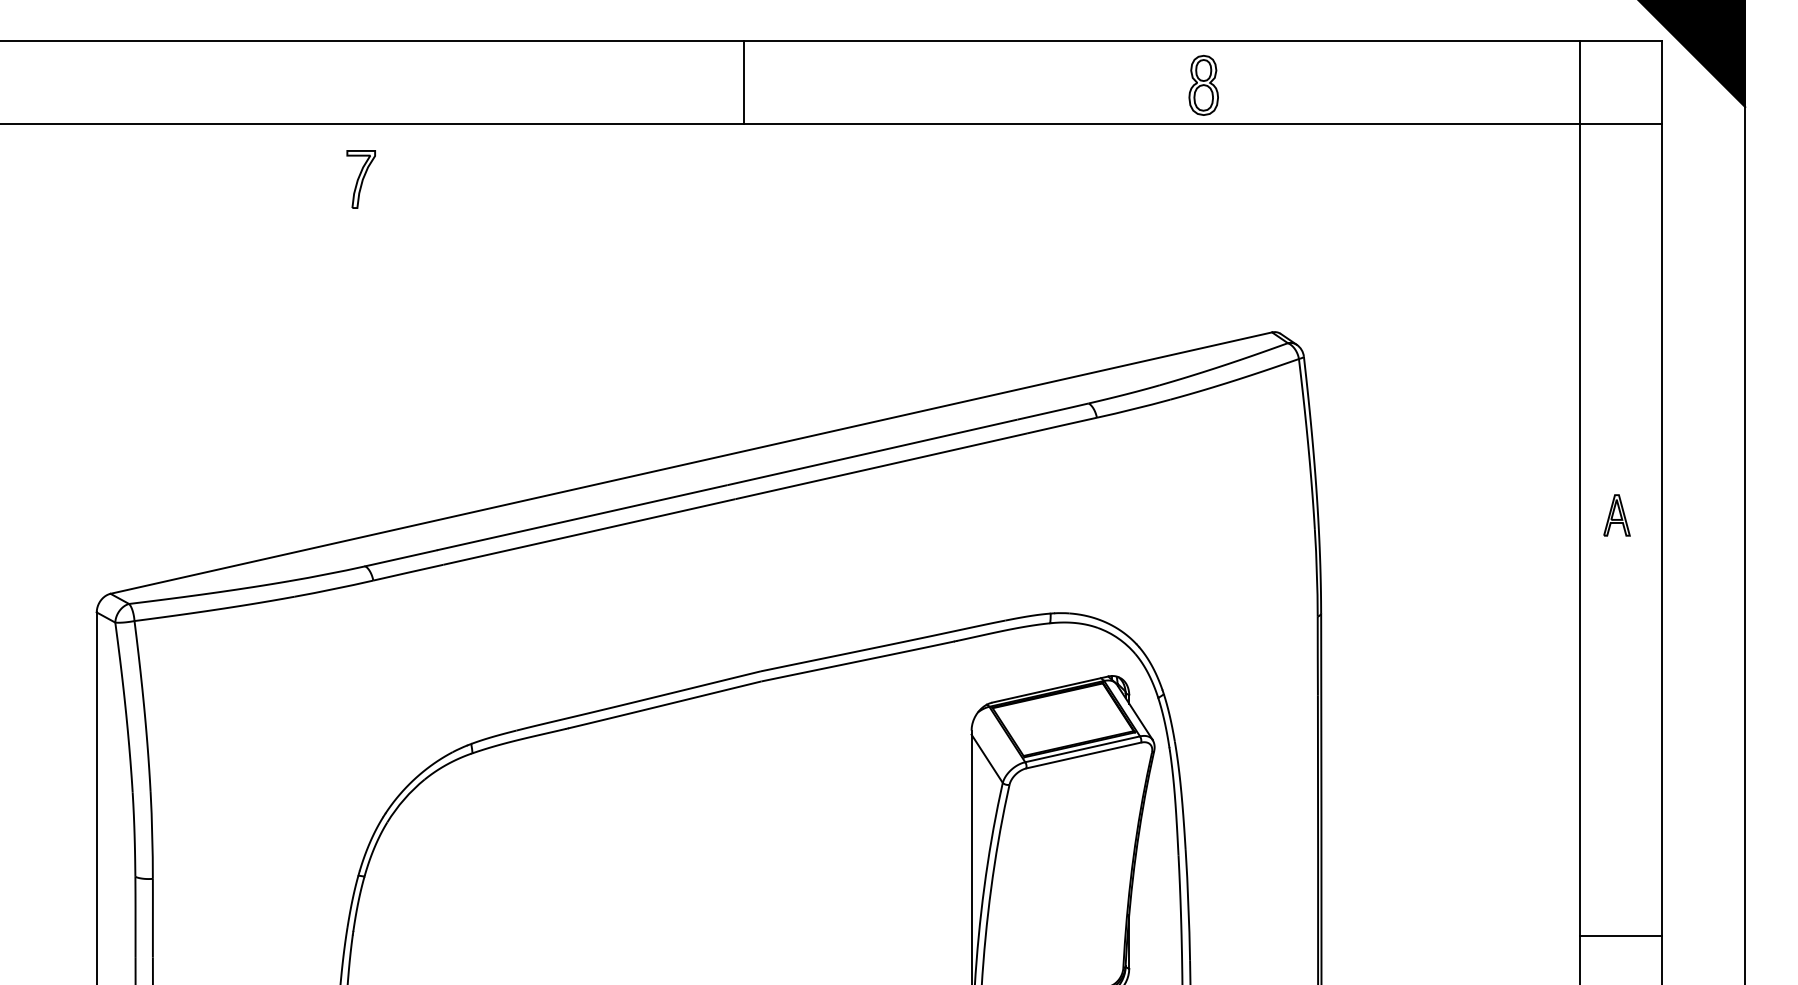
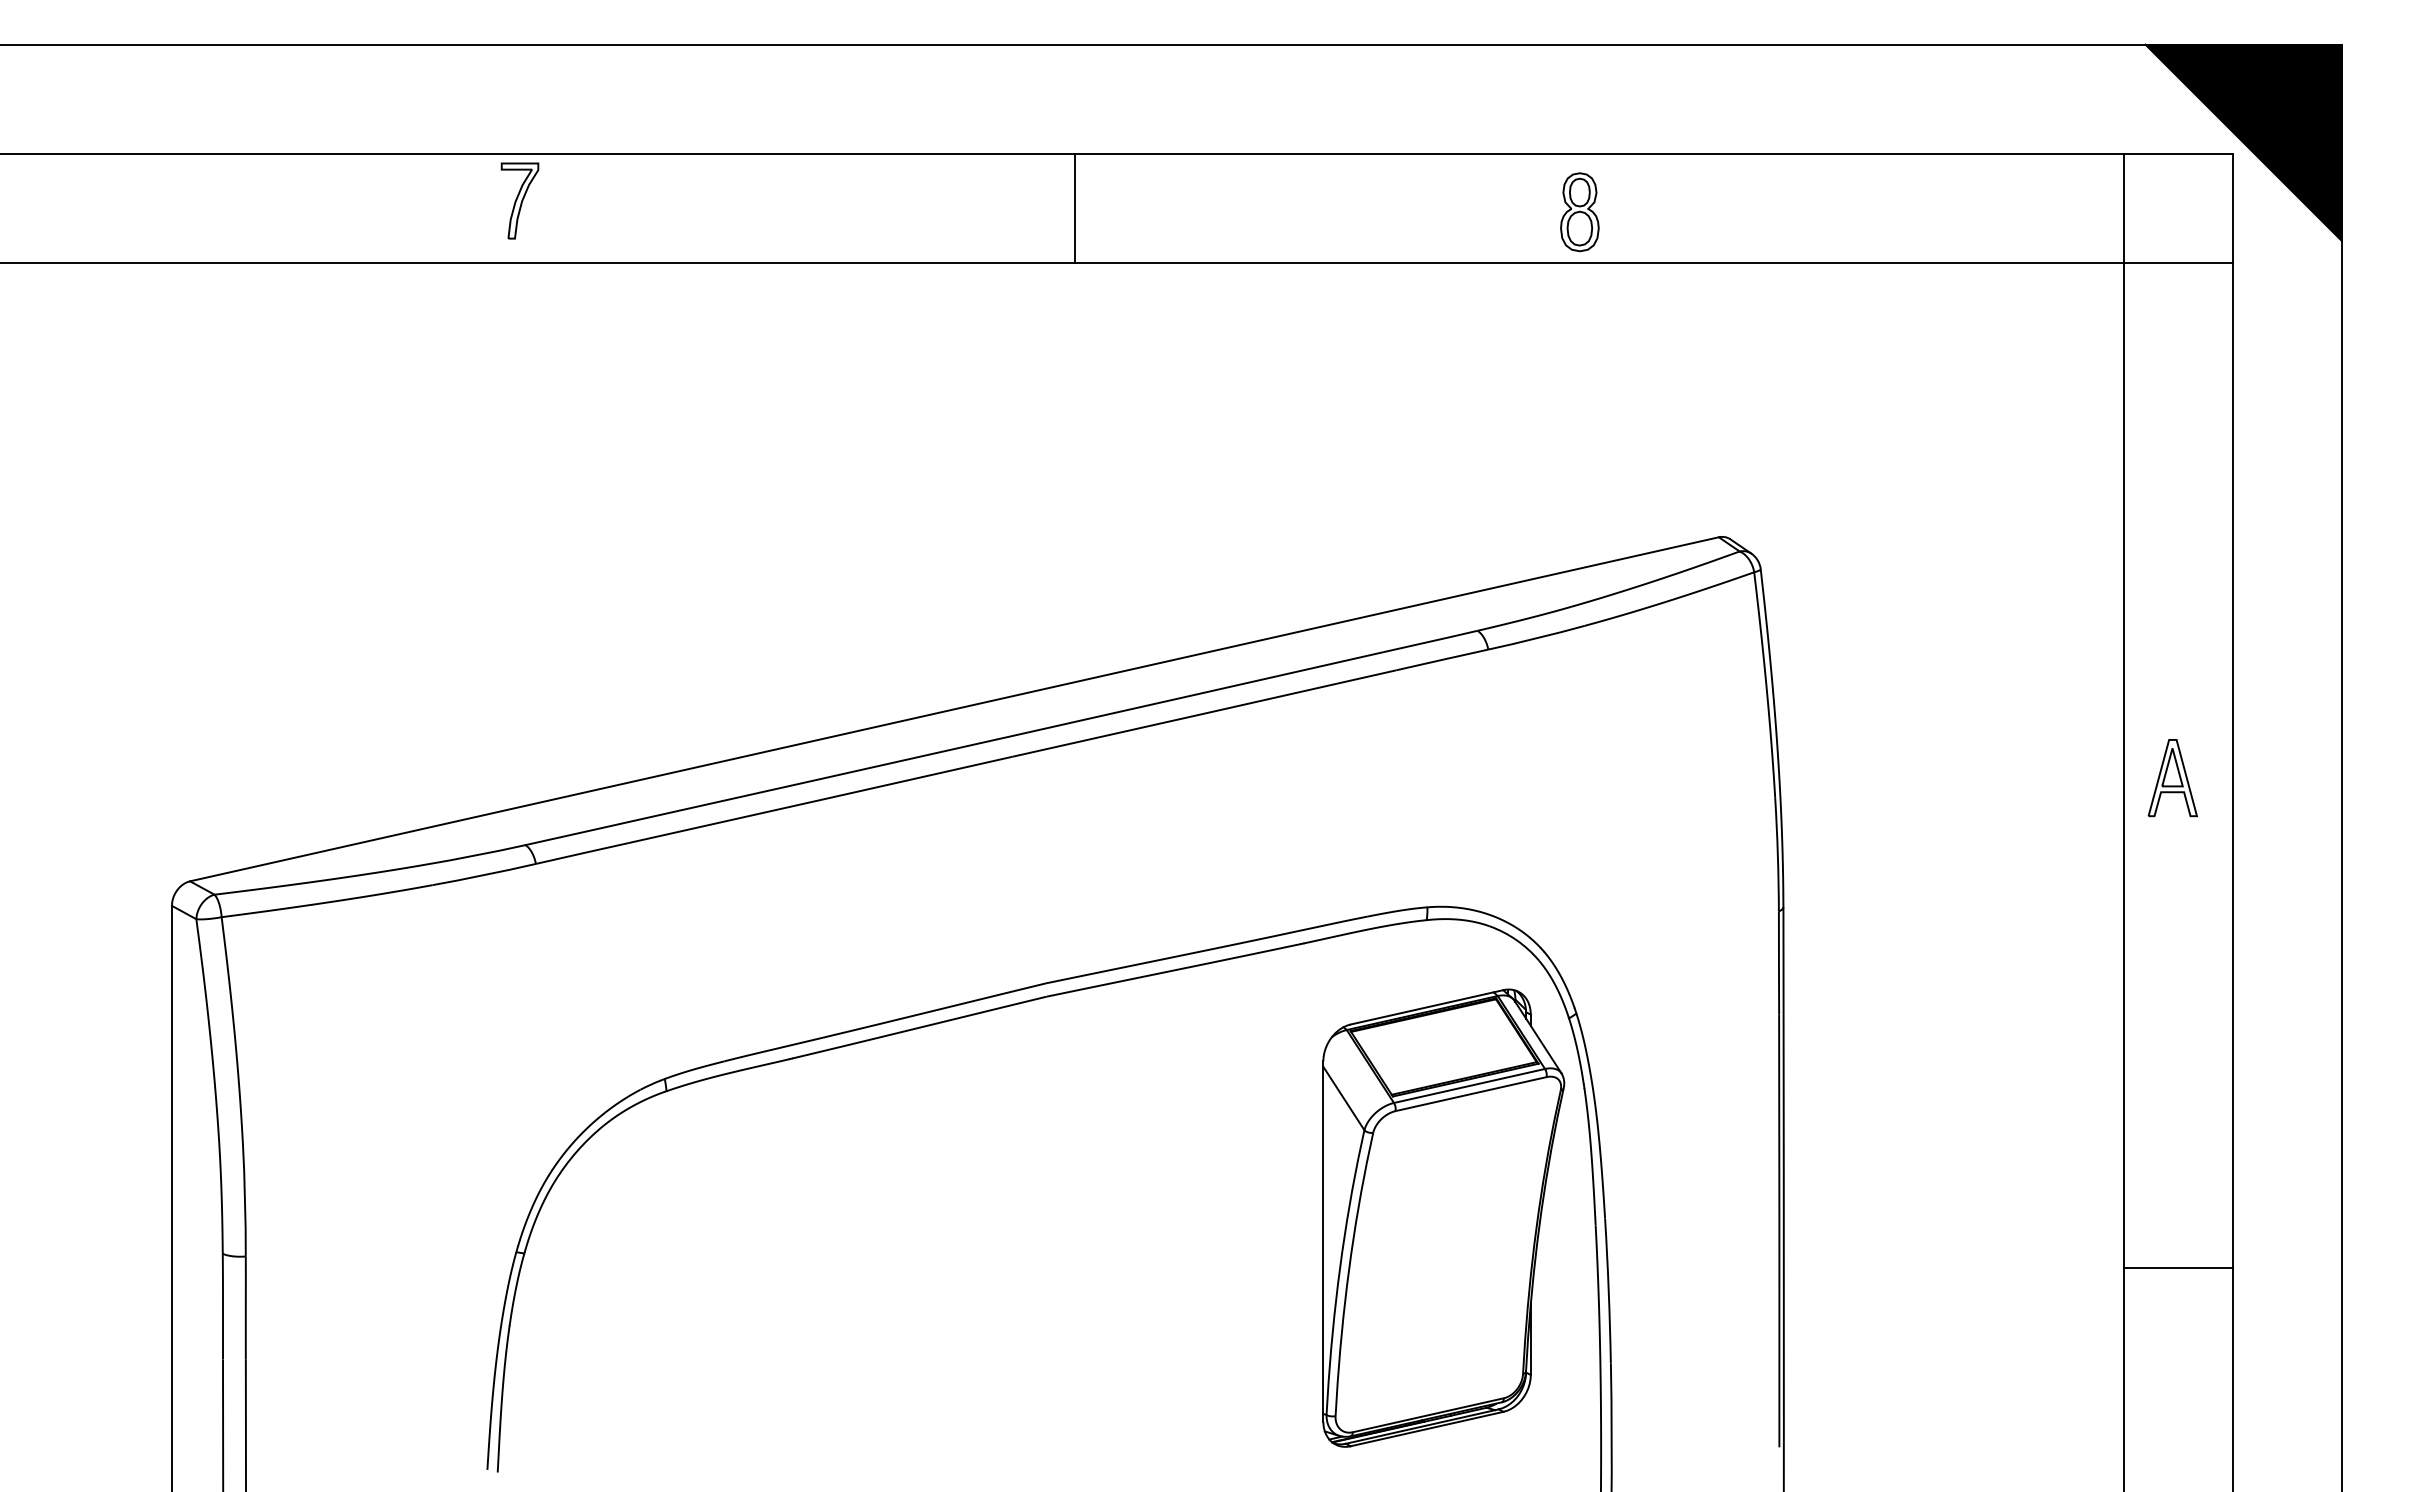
line: (743, 81) -> (1075, 207), moved
part: (1203, 85) -> (1579, 212), moved
part: (360, 179) -> (519, 200), moved
part: (1616, 515) -> (2172, 778), size x1.43
line: (1620, 936) -> (2177, 1268), moved

